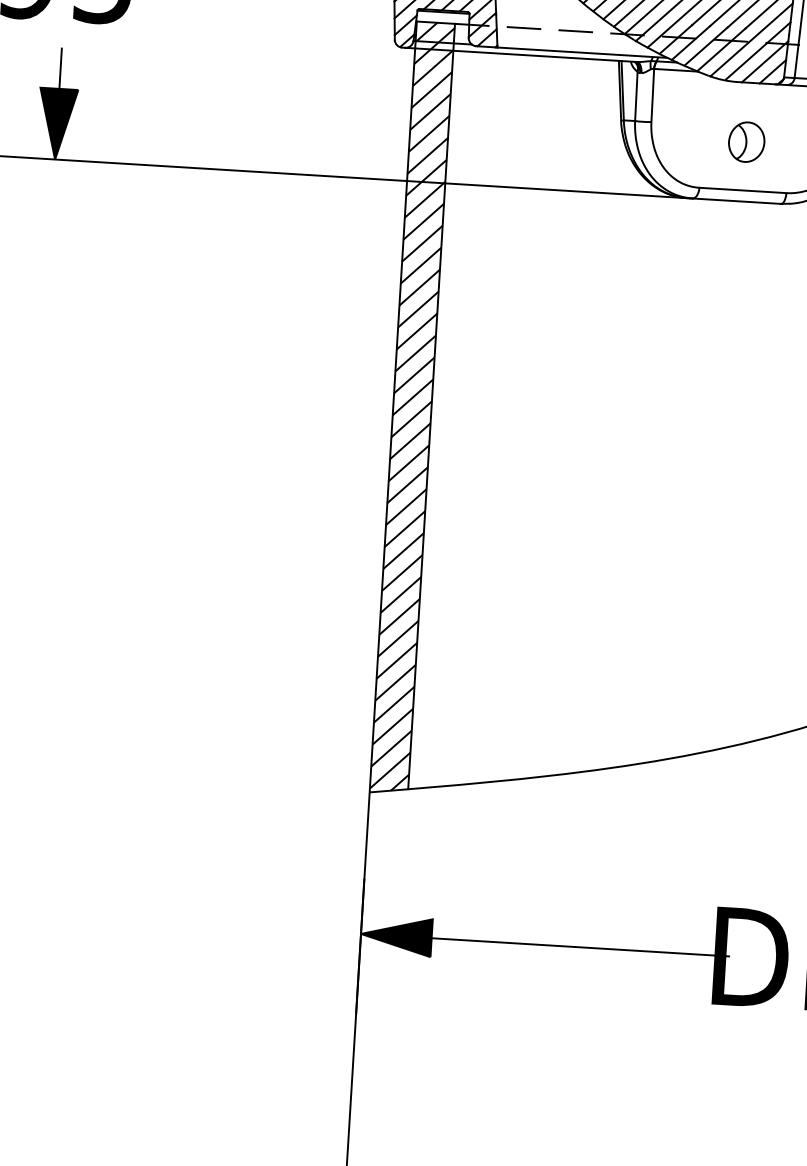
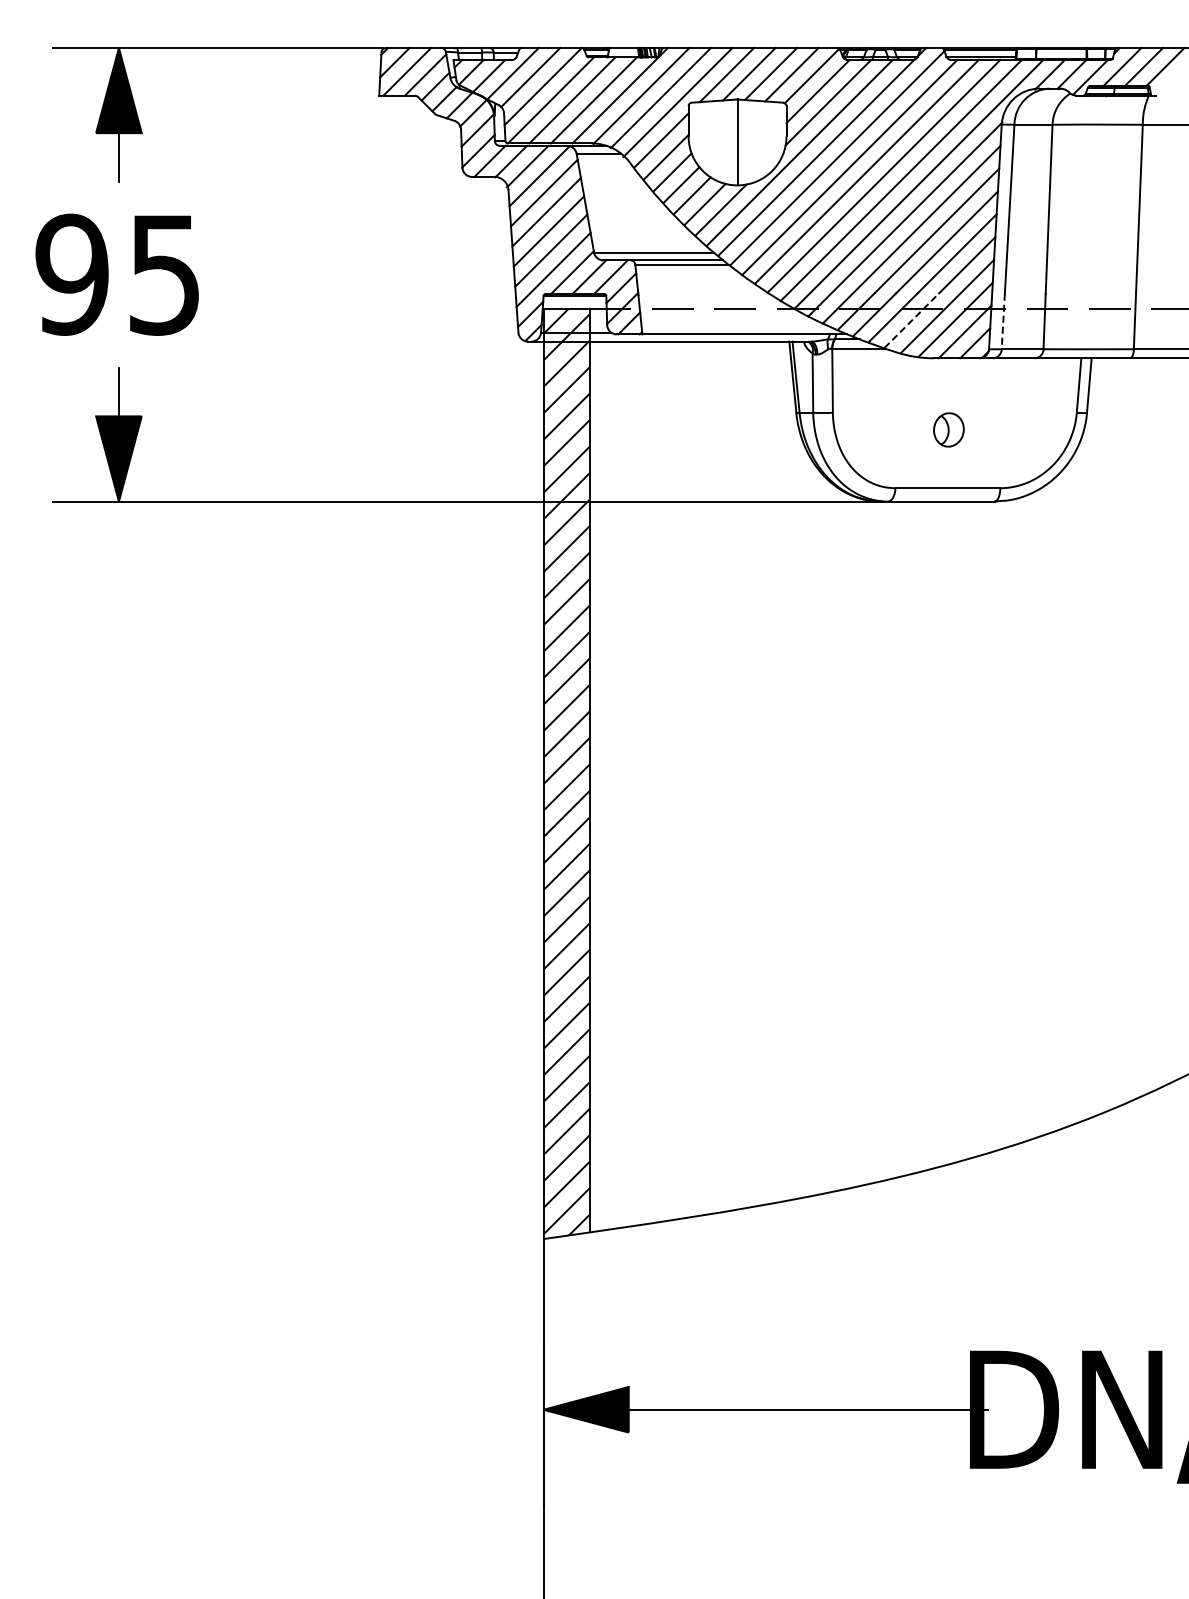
line: (721, 49) -> (911, 320), solid -> dashed
line: (797, 55) -> (1003, 321), solid -> dashed
part: (746, 141) -> (948, 429), size x0.7

